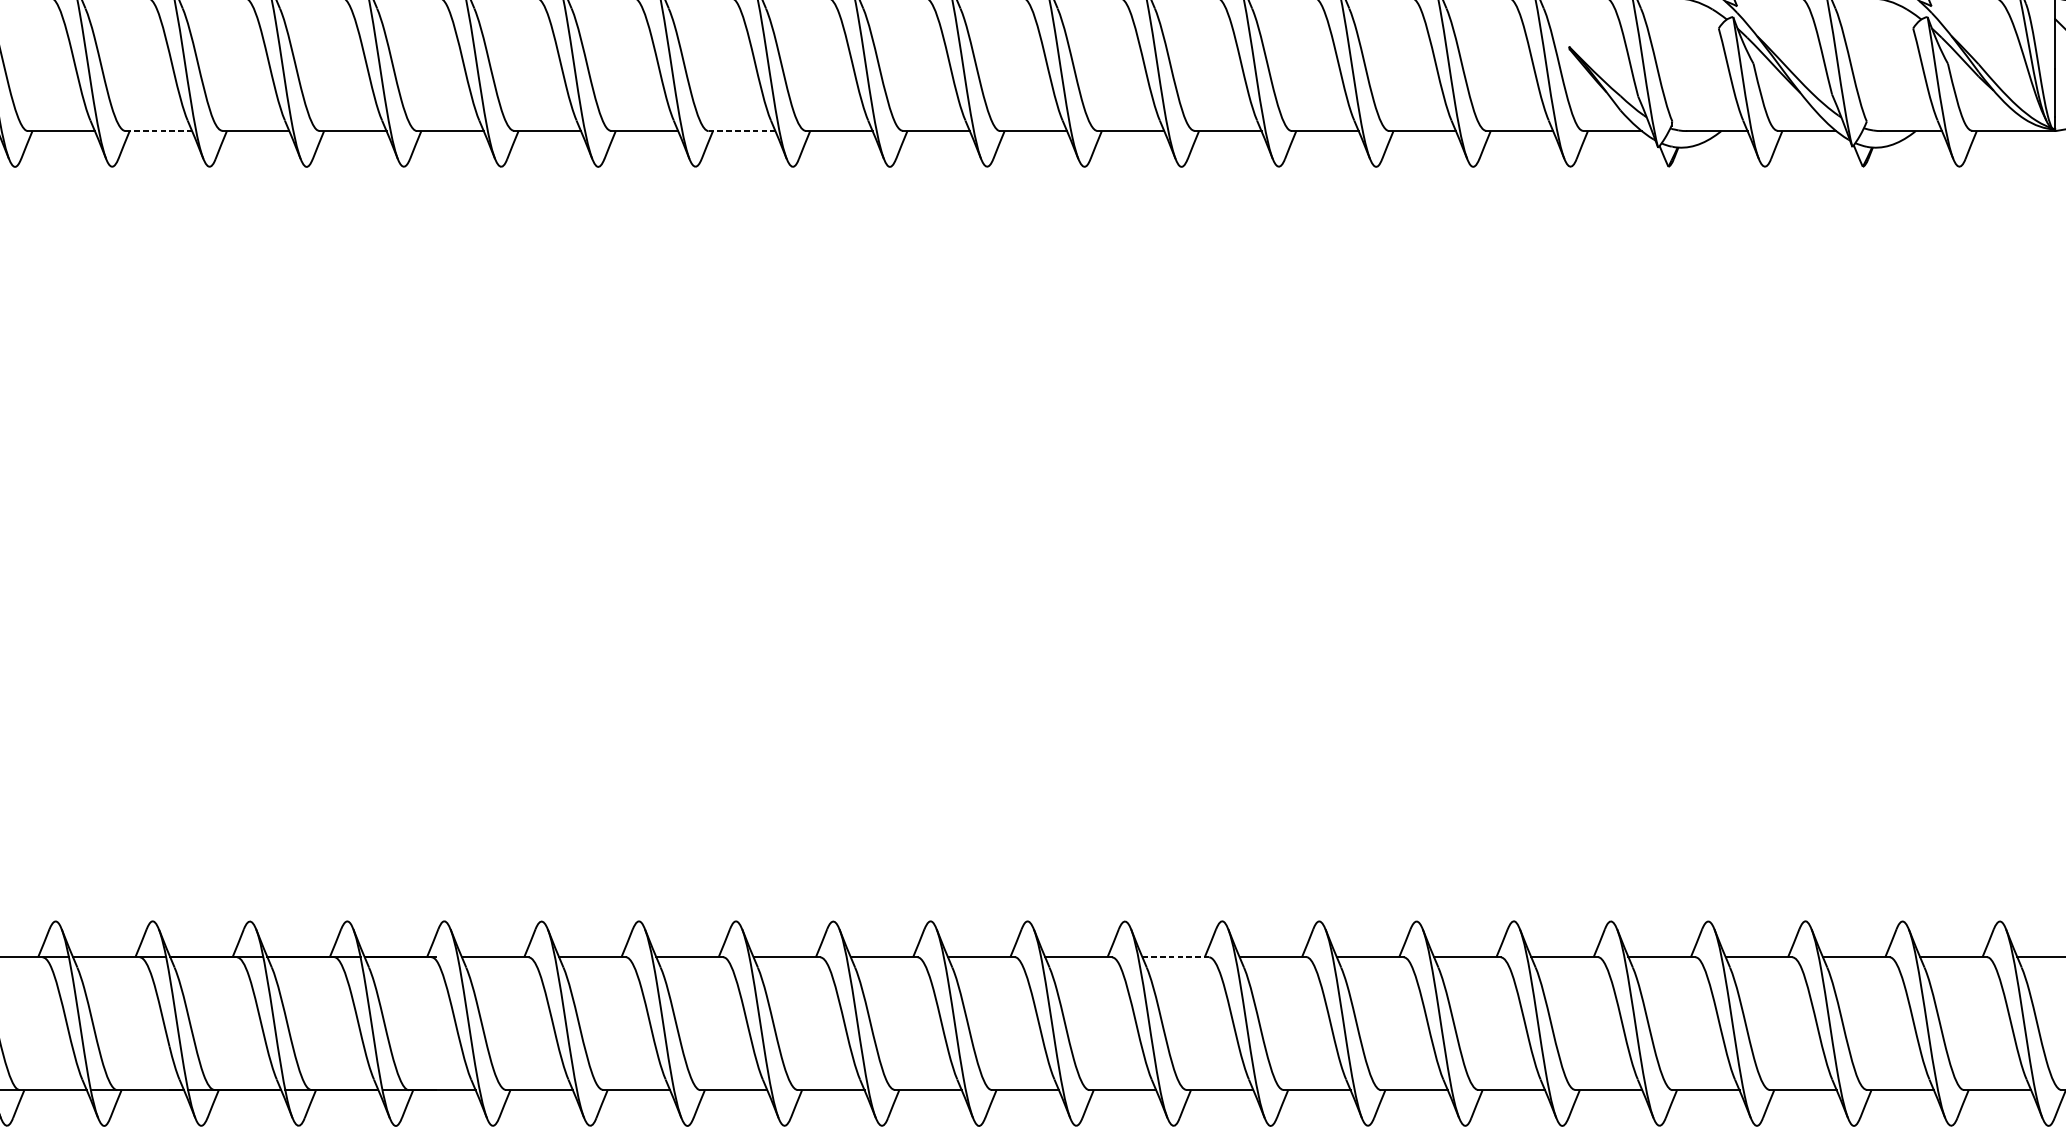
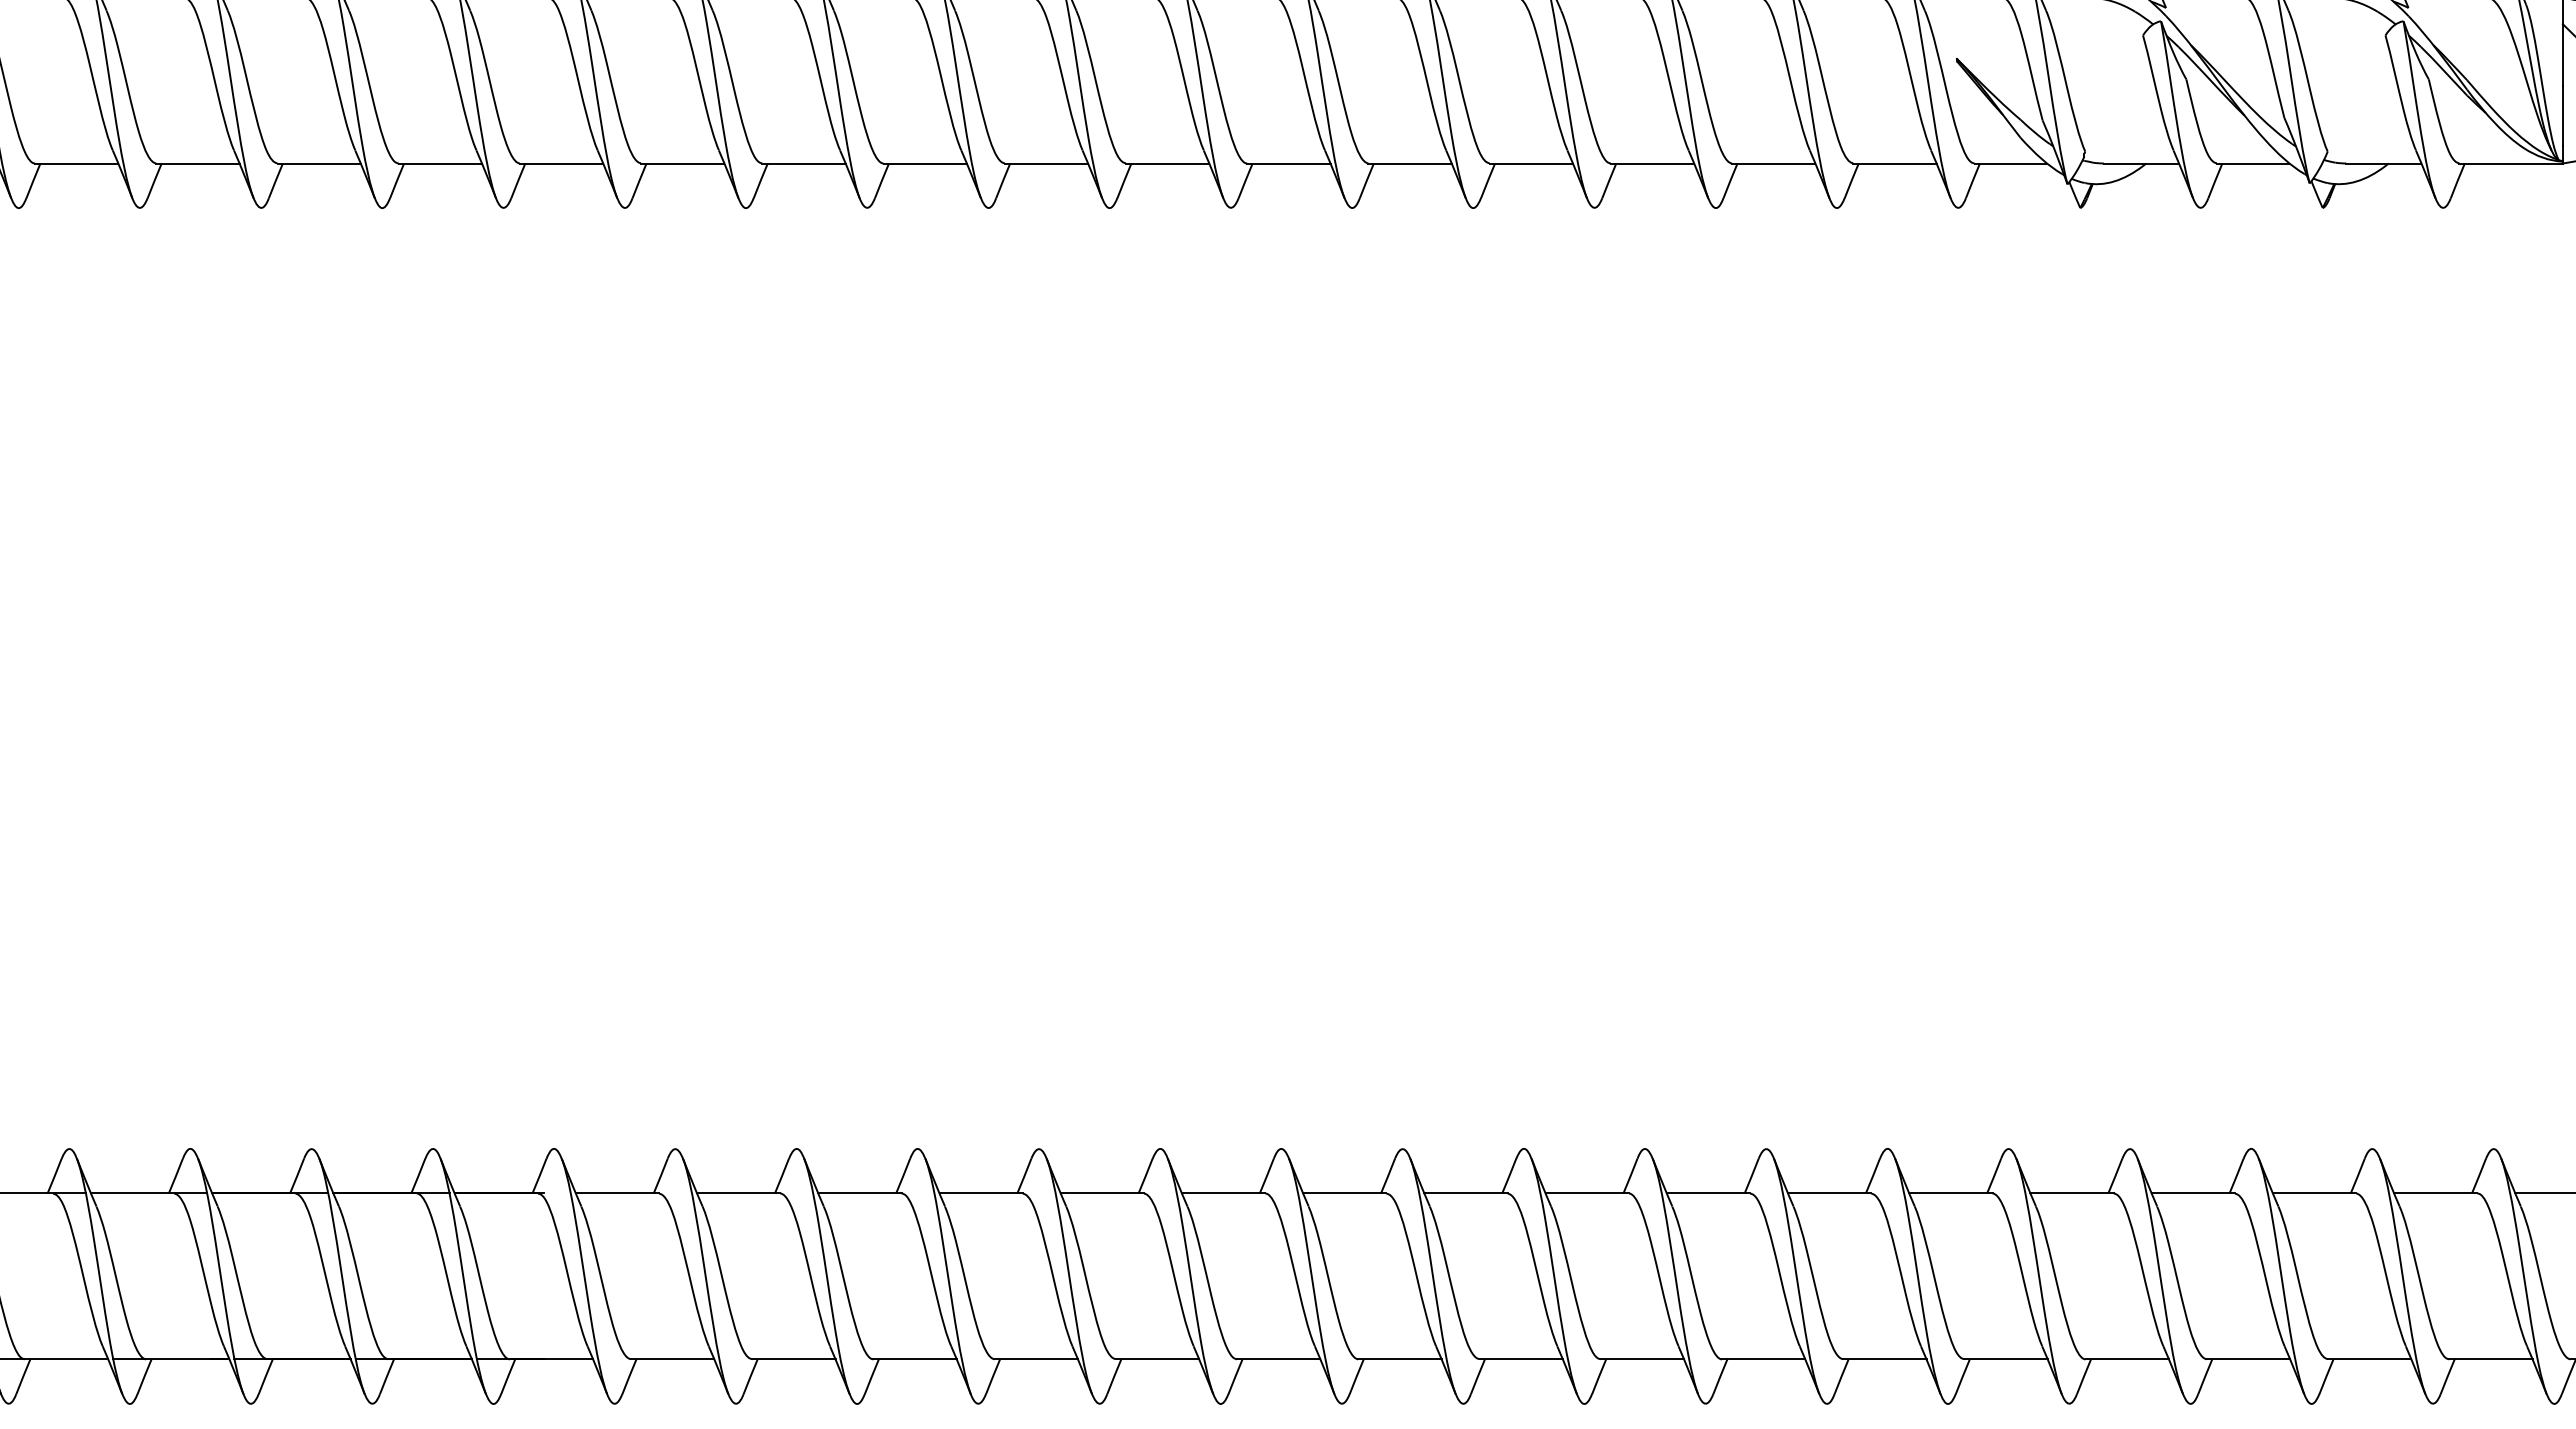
line: (158, 131) -> (197, 163), dashed -> solid
line: (742, 131) -> (925, 163), dashed -> solid
line: (1176, 957) -> (1466, 1193), dashed -> solid

